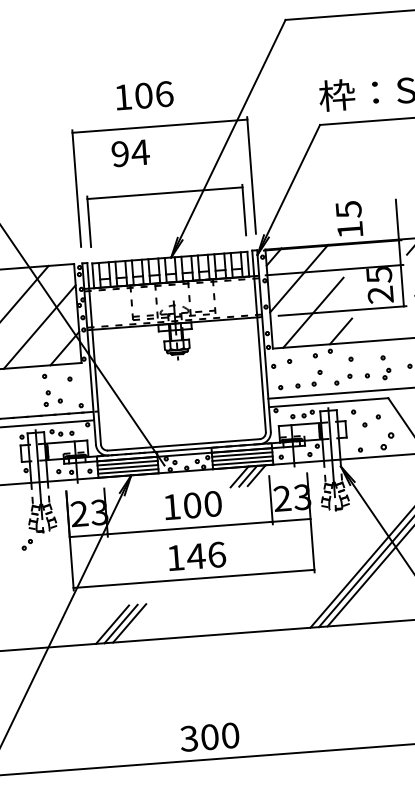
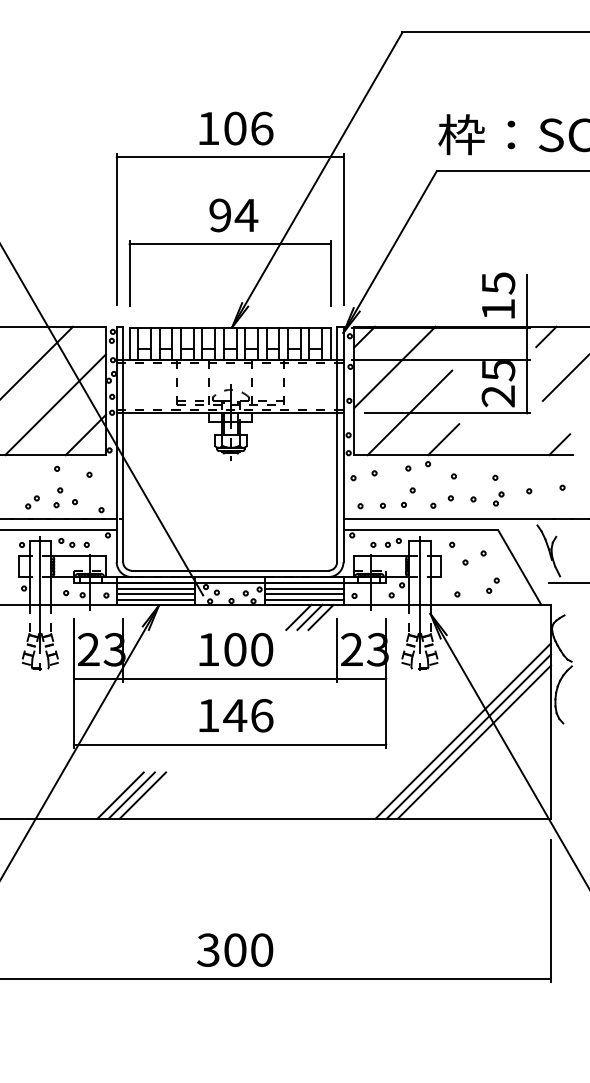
text: (144, 95) -> (236, 128), moved
text: (130, 153) -> (233, 215), moved
text: (349, 219) -> (498, 295), moved
part: (387, 441) -> (492, 585), size x0.71
part: (27, 544) -> (32, 502), moved

